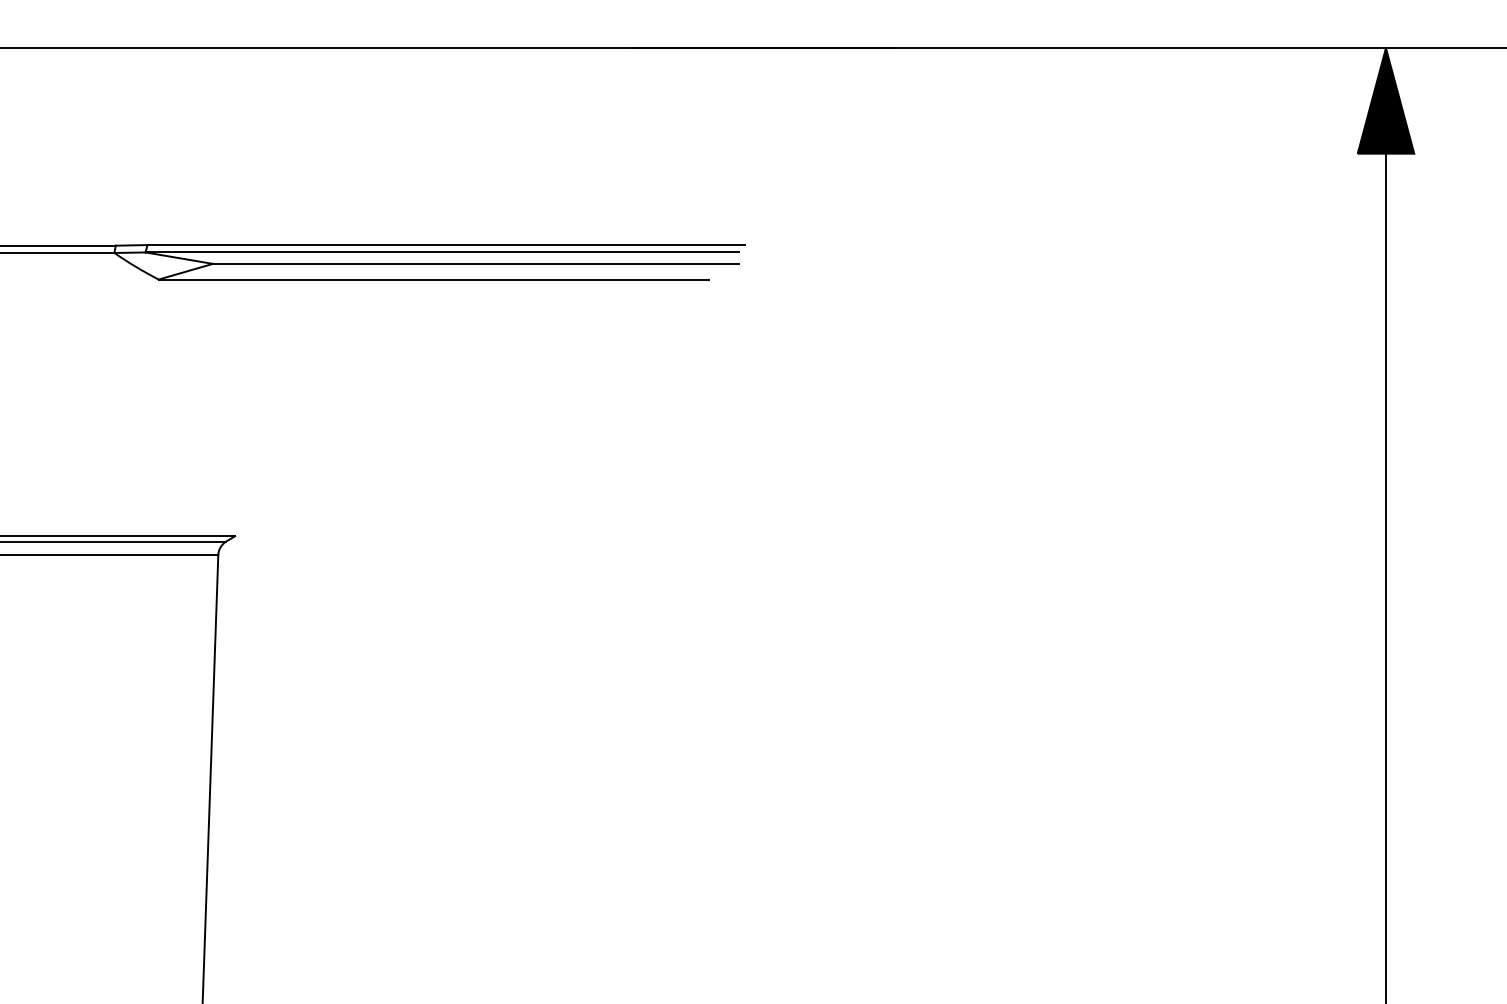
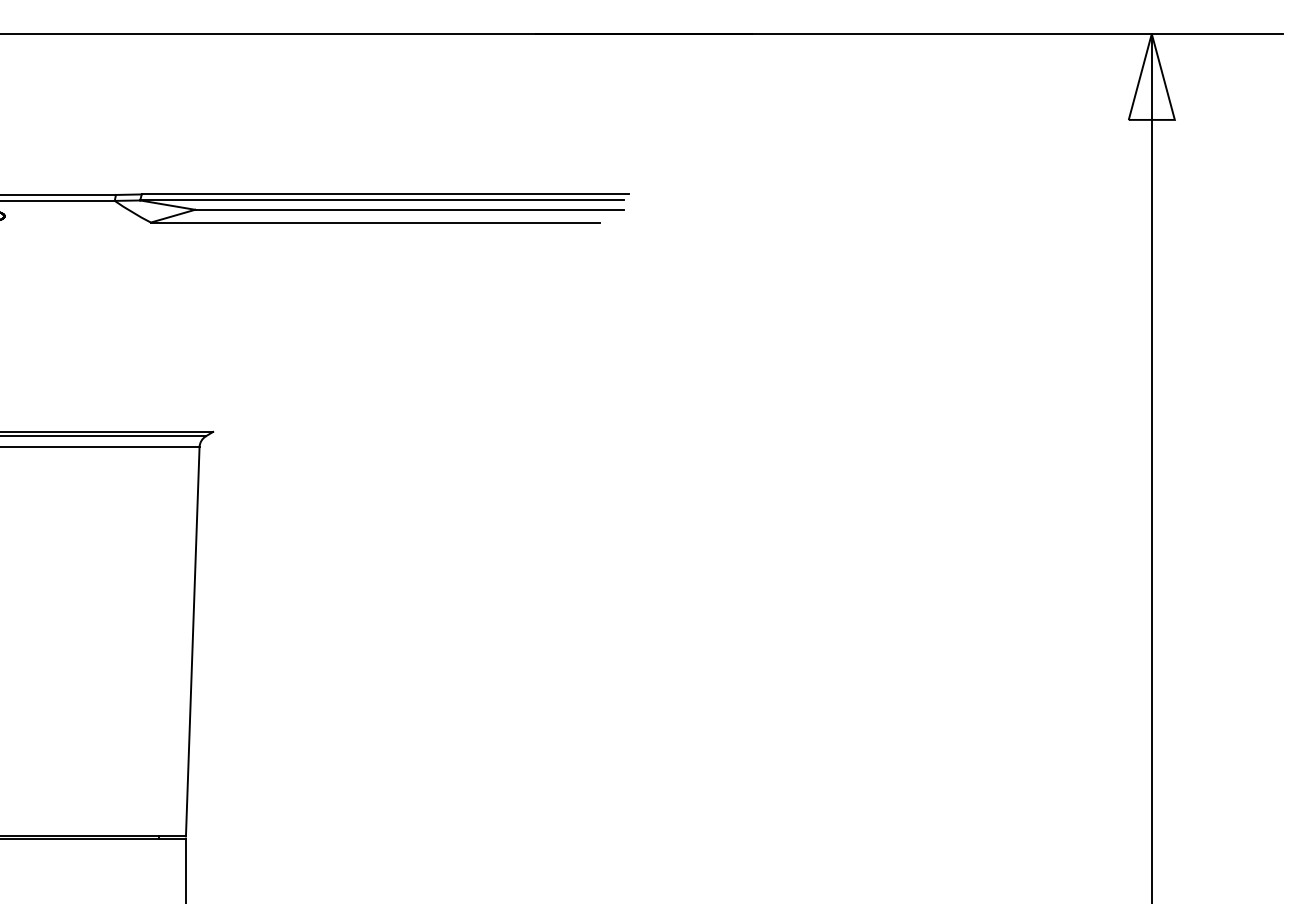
fill: (1385, 100) -> (1151, 76), removed

